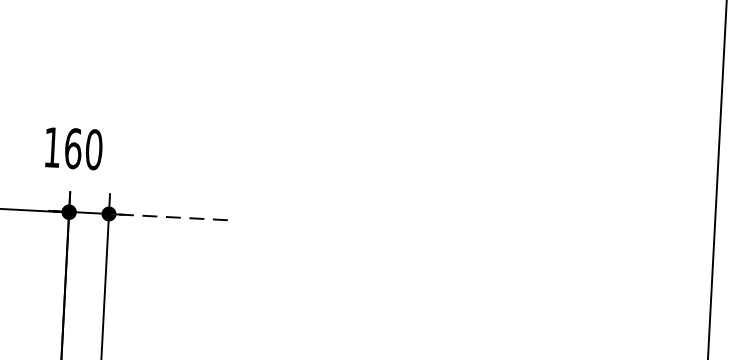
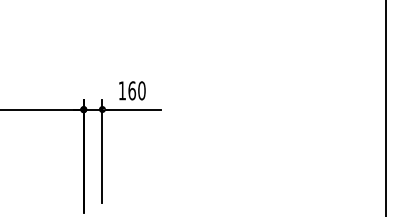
text: (74, 147) -> (132, 90), moved
line: (175, 217) -> (133, 109), dashed -> solid

